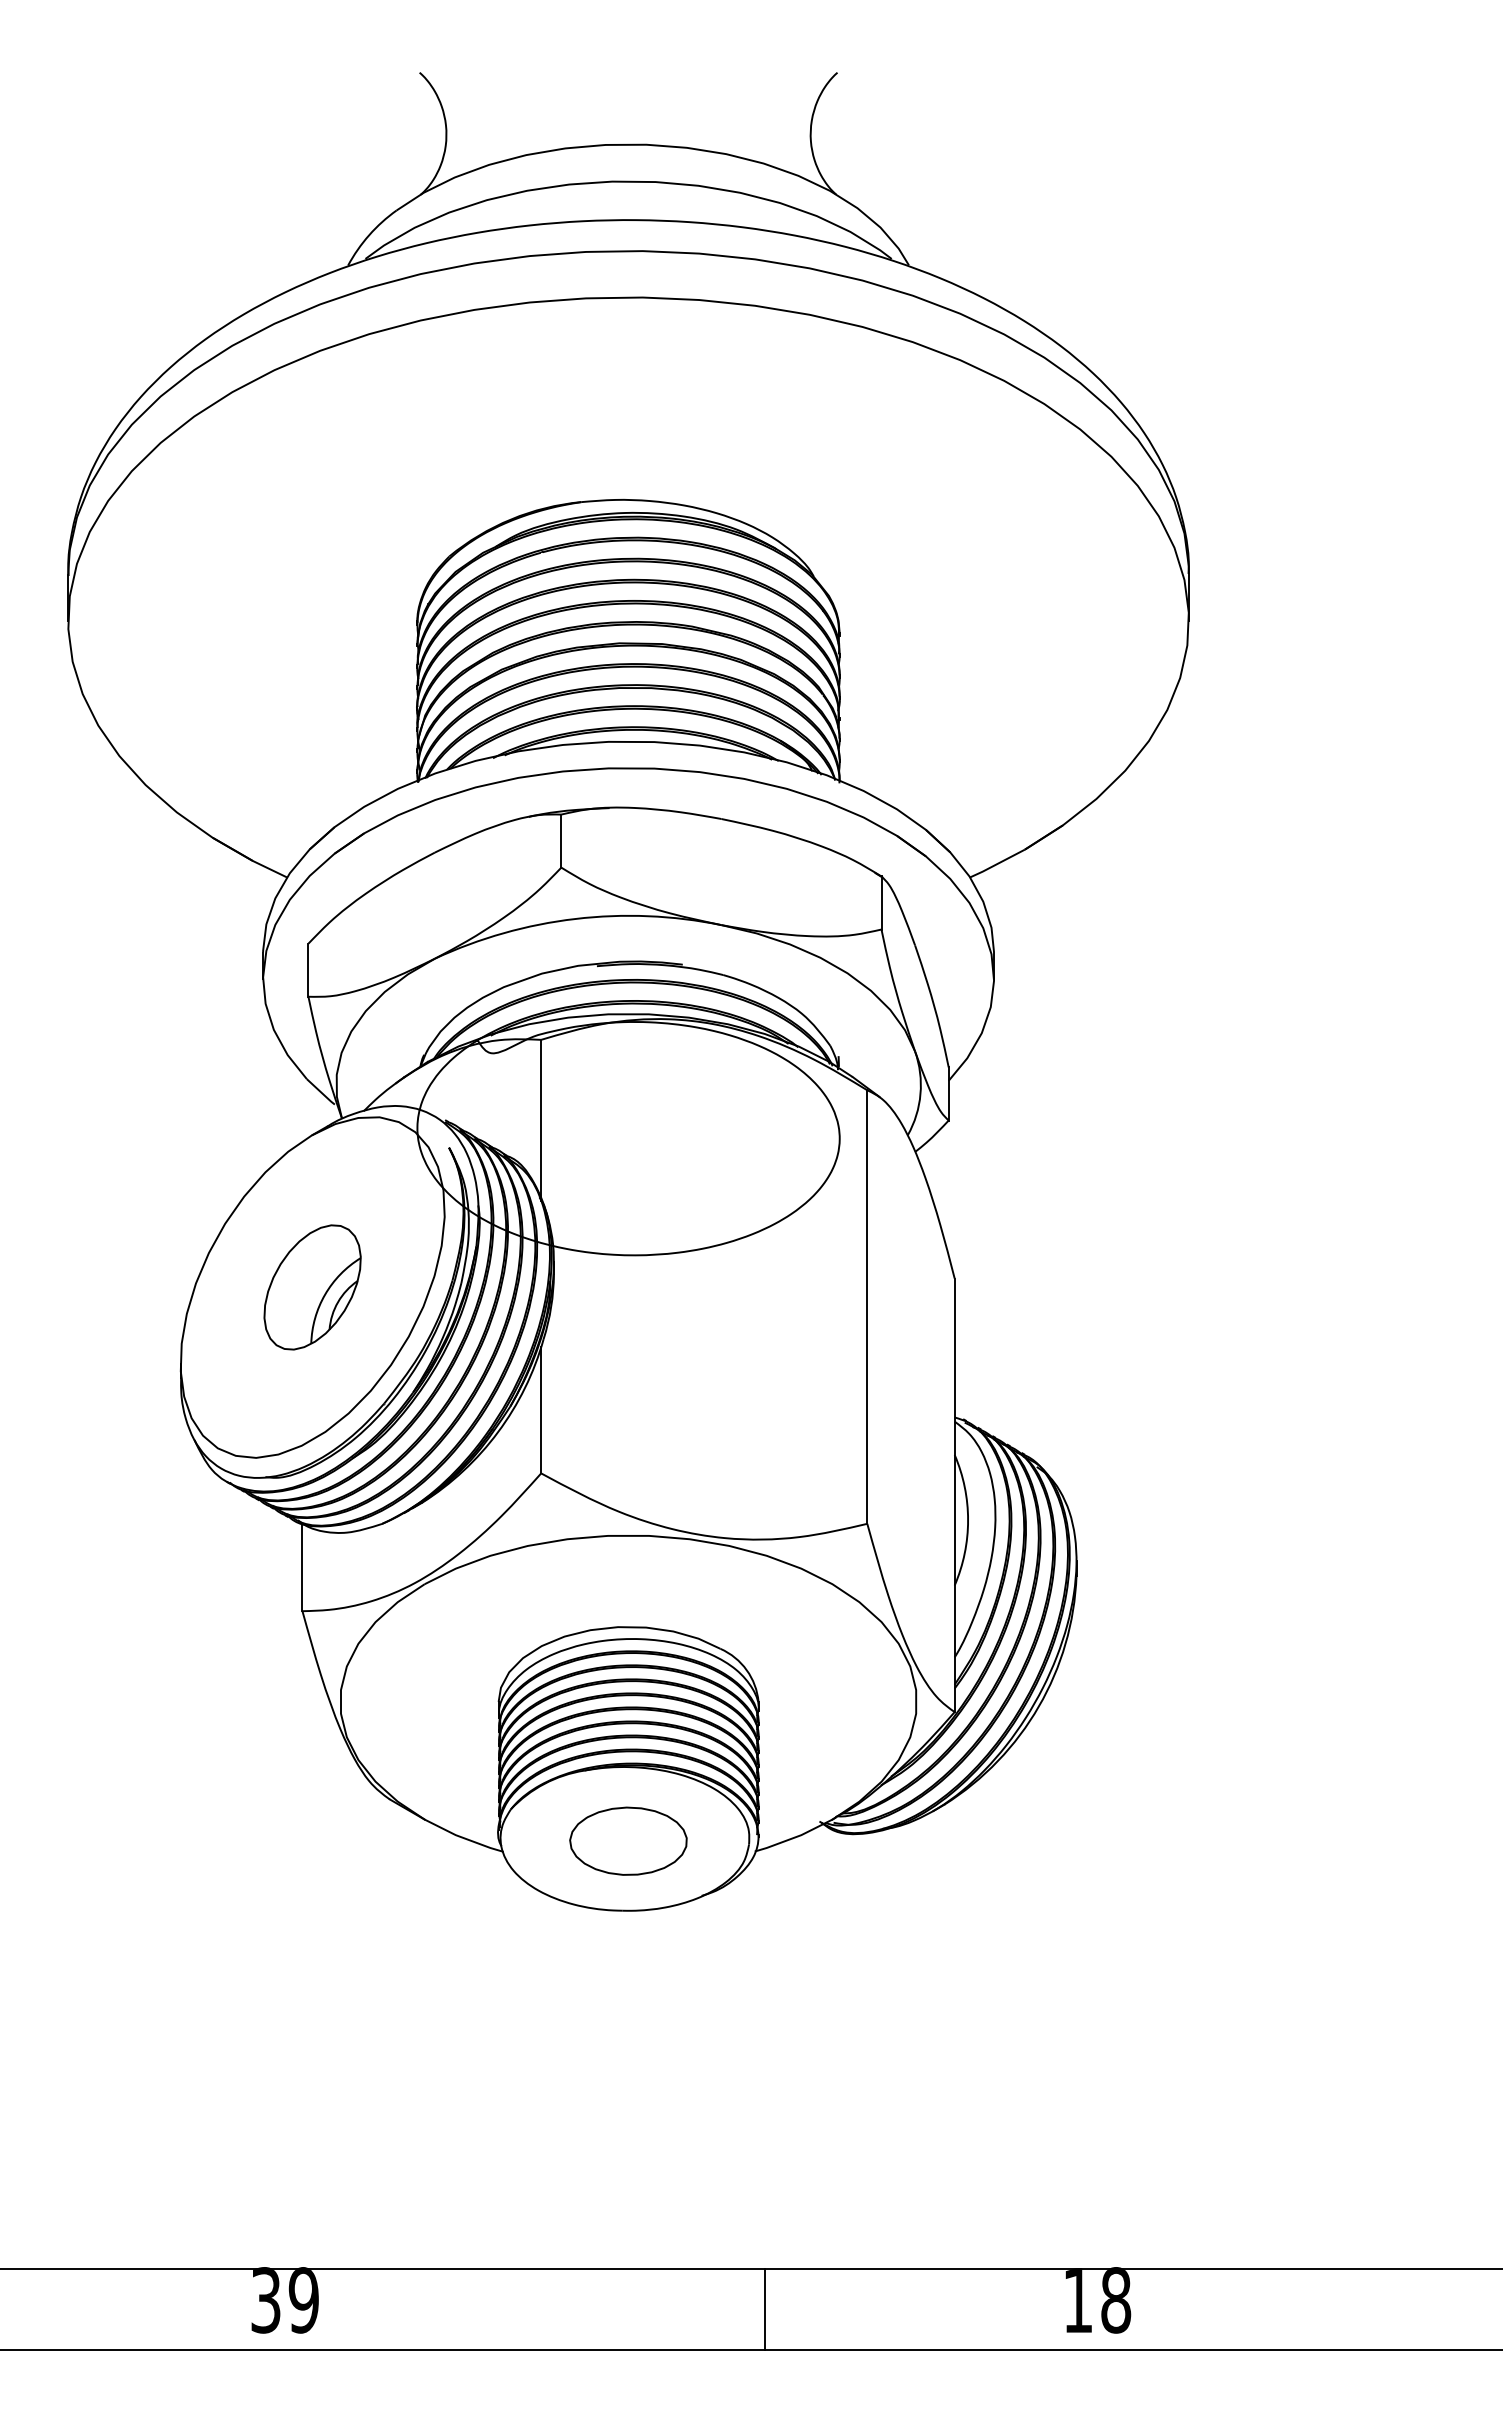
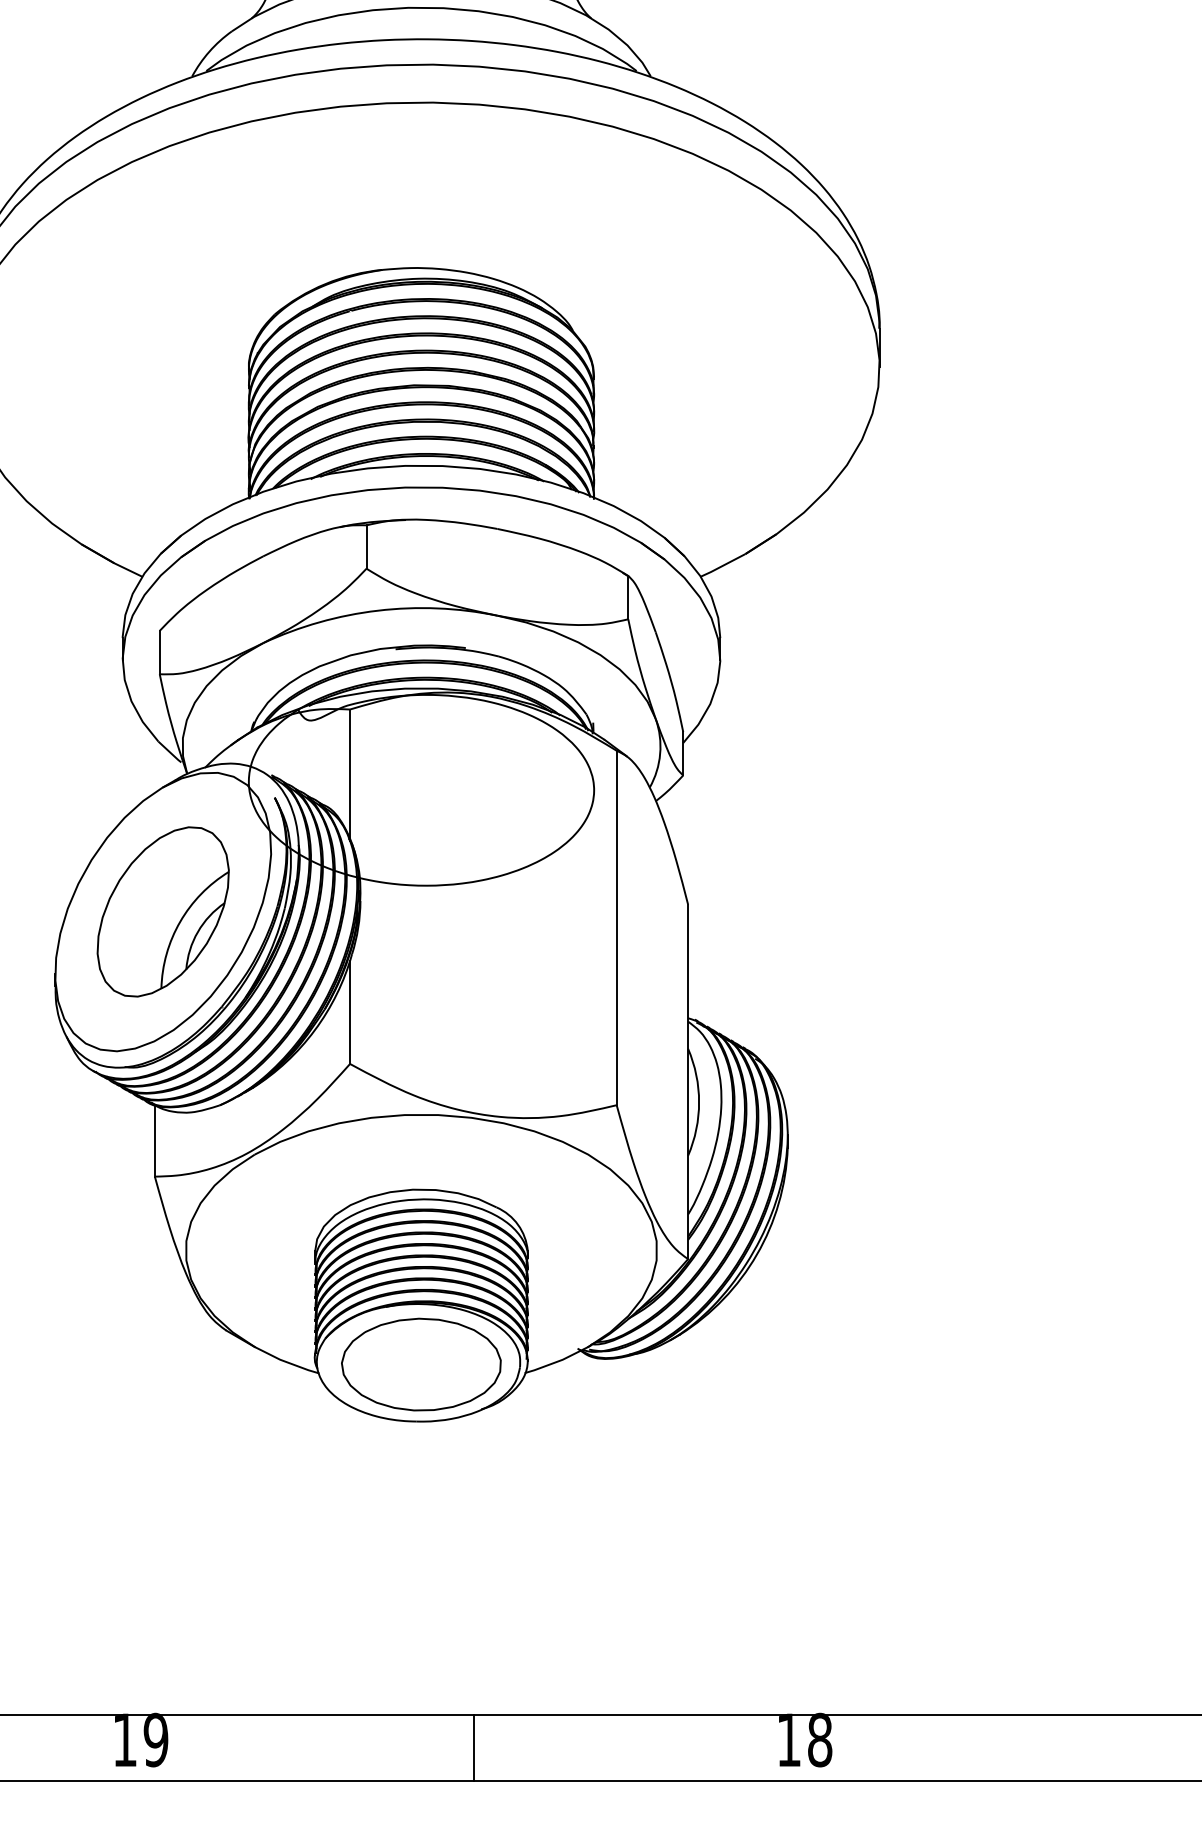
part: (312, 1287) -> (163, 911), size x1.67
part: (628, 1841) -> (421, 1364), size x1.67
text: (265, 2300) -> (124, 1740), 39 -> 19
line: (765, 2309) -> (473, 1747), moved

